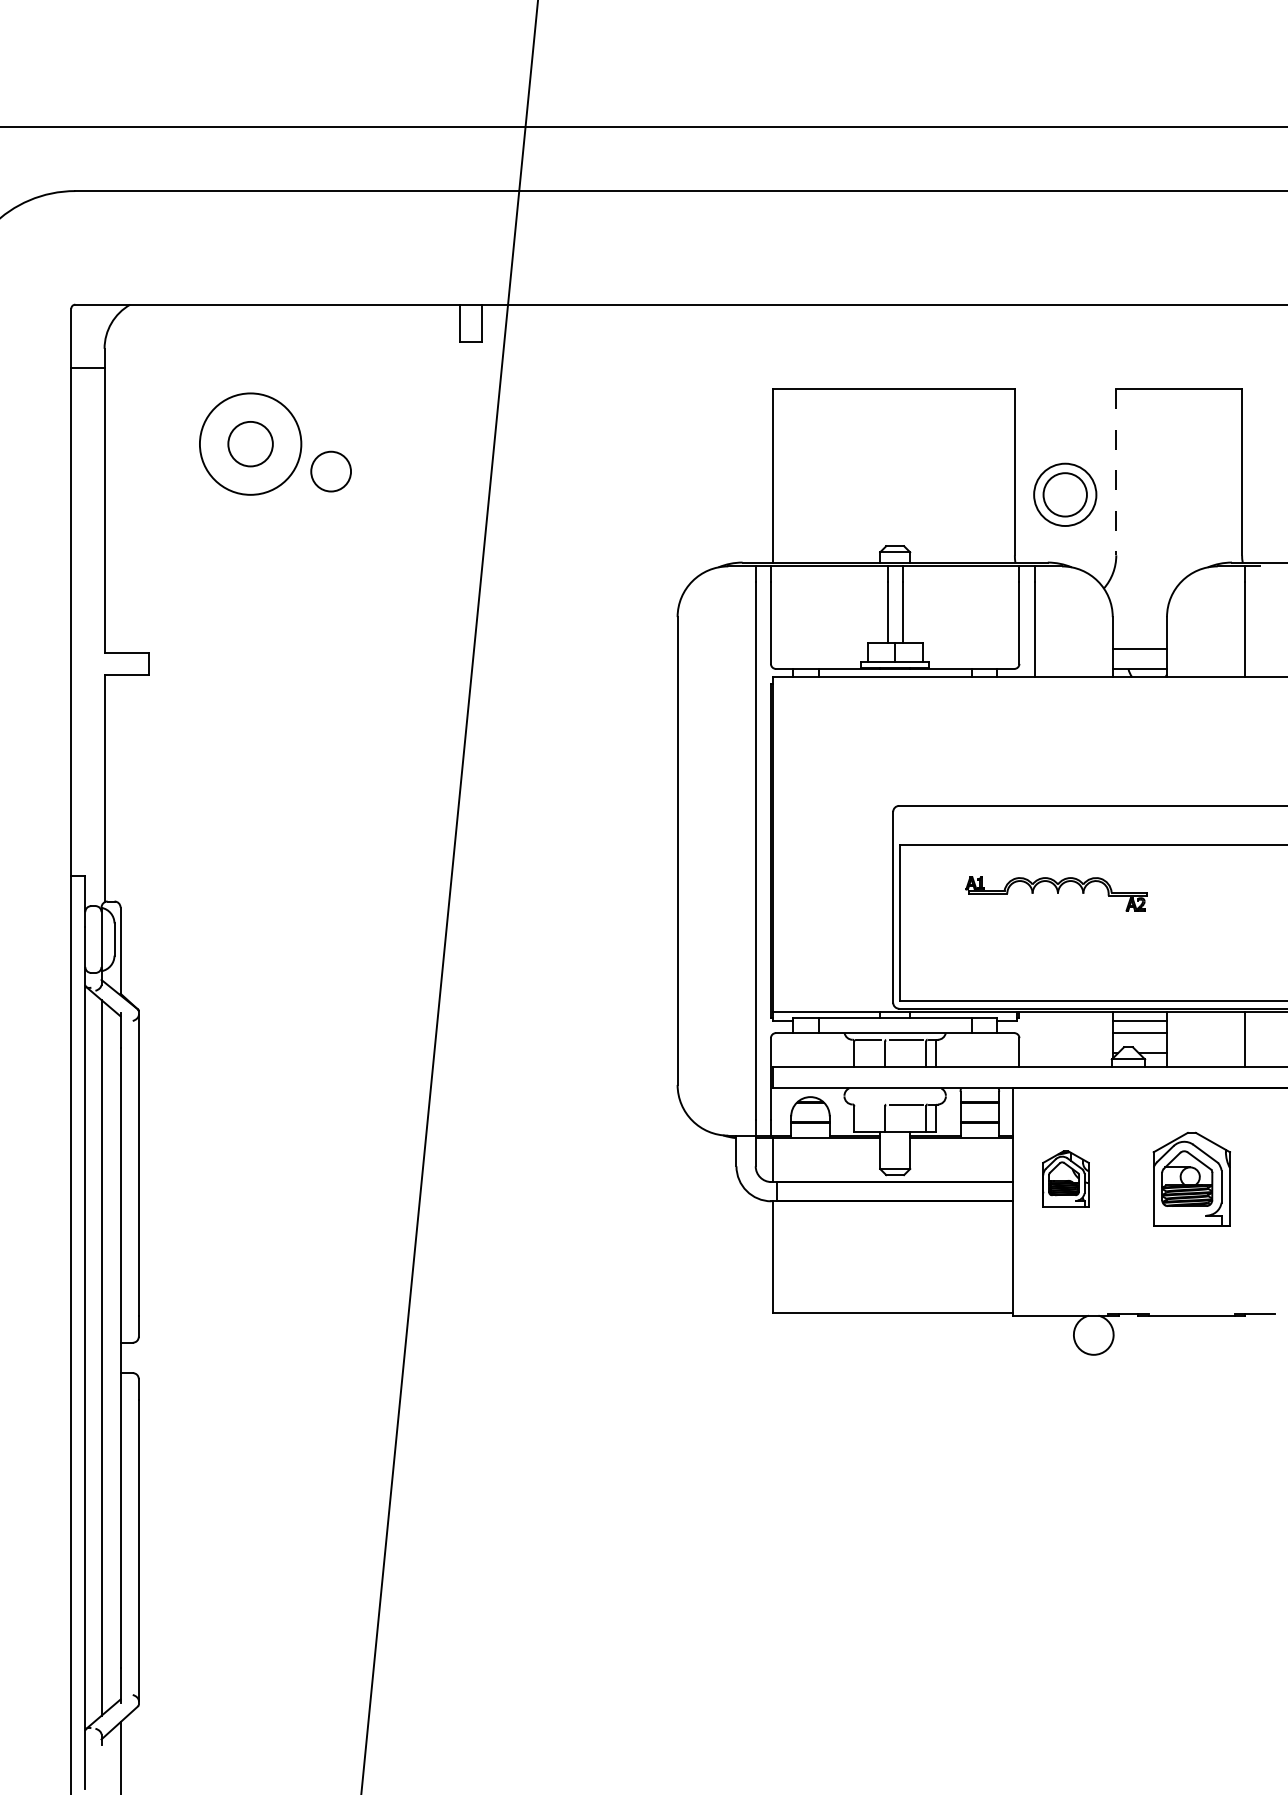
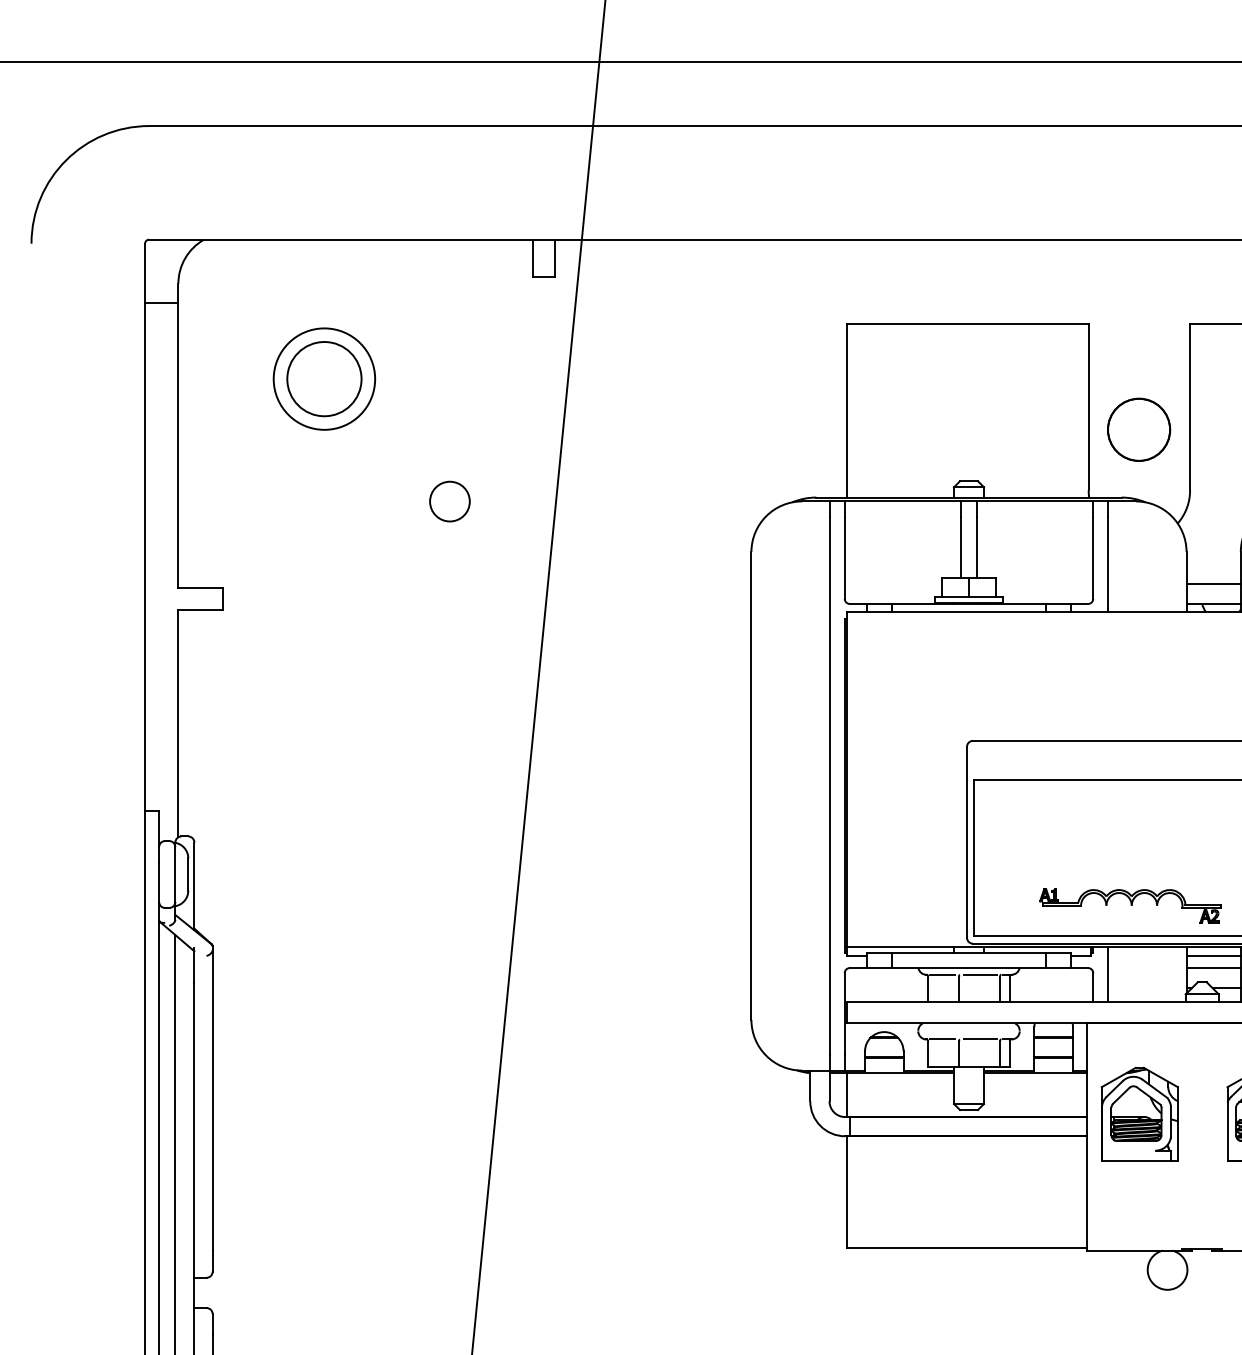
circle: (250, 444) -> (324, 379), size x1.67
circle: (330, 471) -> (449, 501), moved
line: (1116, 472) -> (1190, 407), dashed -> solid
circle: (1065, 494) -> (1139, 429), size x1.43
part: (1056, 893) -> (1130, 905), moved
line: (1034, 1039) -> (1108, 974), added
line: (868, 1104) -> (942, 1039), added
part: (1065, 1178) -> (1139, 1113), size x1.67

